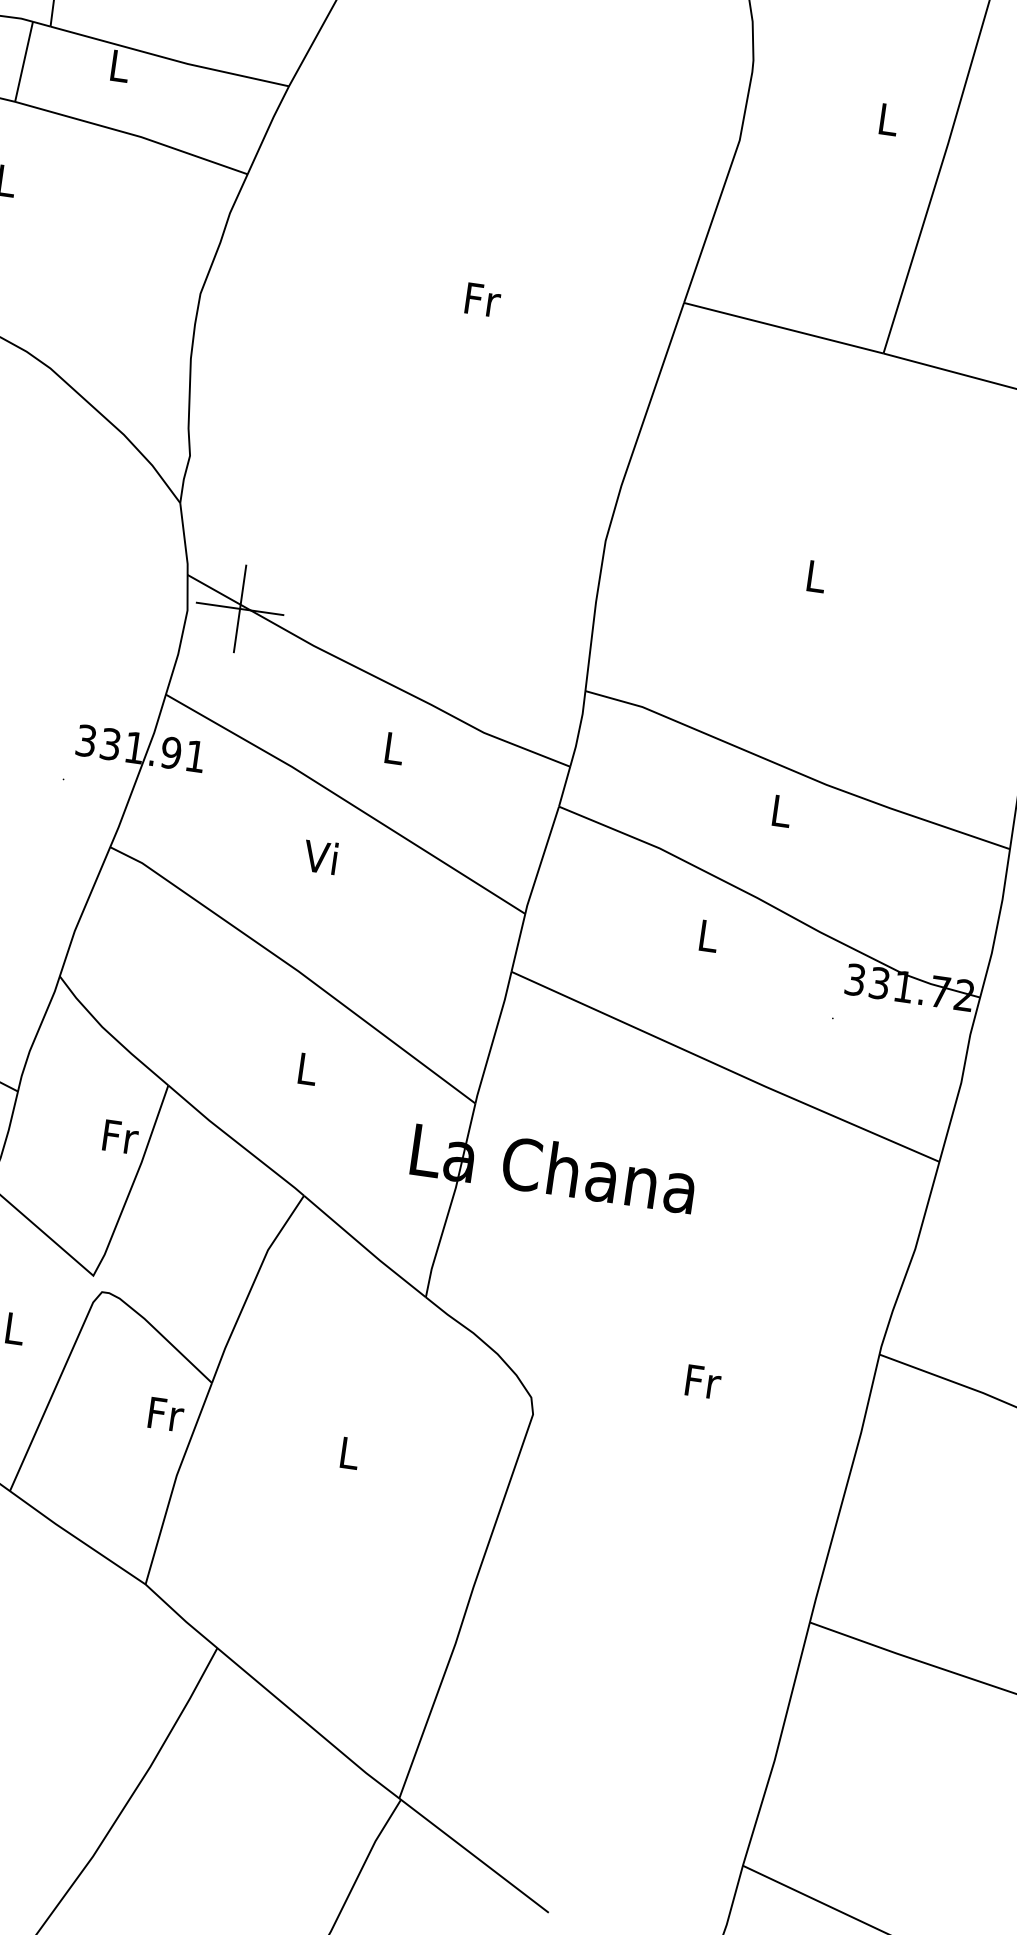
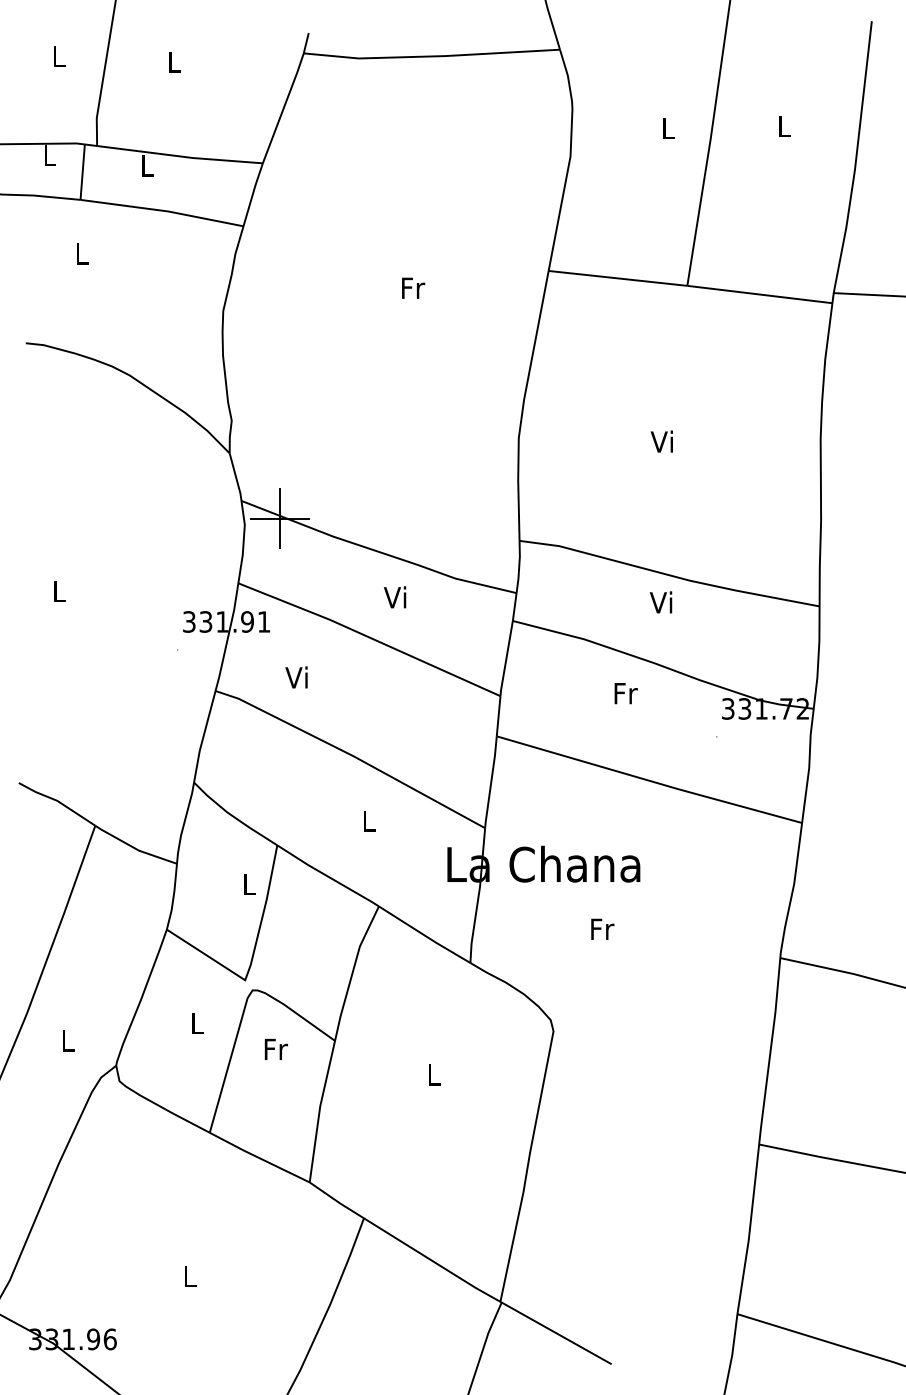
text: (813, 575) -> (661, 441), L -> Vi
text: (391, 747) -> (394, 597), L -> Vi
text: (778, 810) -> (660, 602), L -> Vi
text: (320, 856) -> (296, 677), moved
text: (708, 936) -> (625, 693), L -> Fr
text: (119, 1136) -> (249, 884), Fr -> L
text: (703, 1380) -> (602, 928), moved
text: (165, 1414) -> (275, 1049), moved

